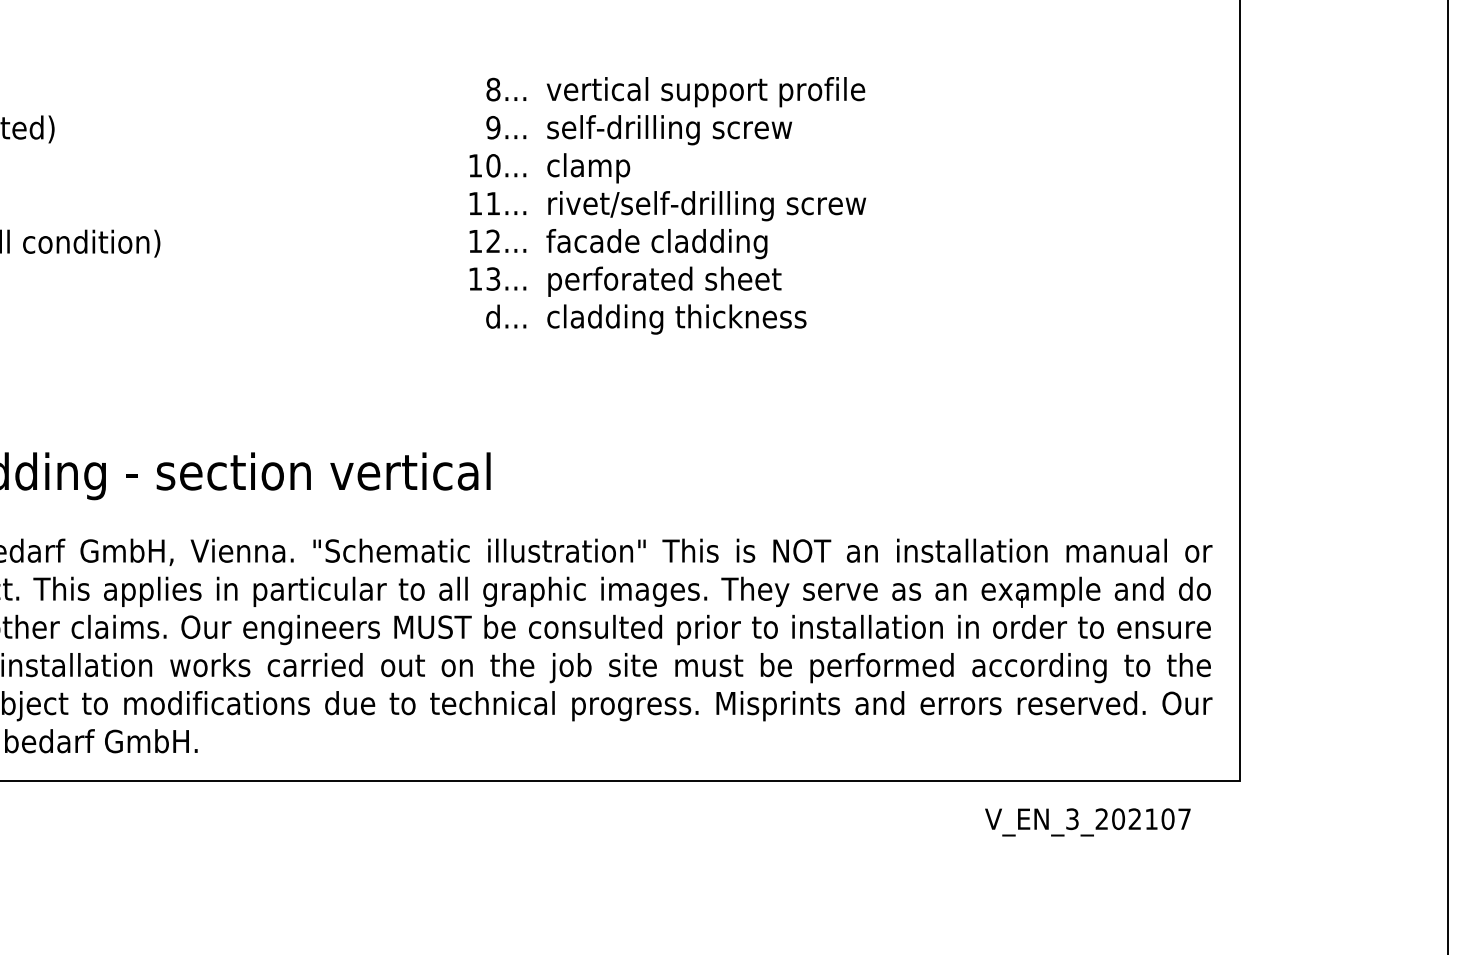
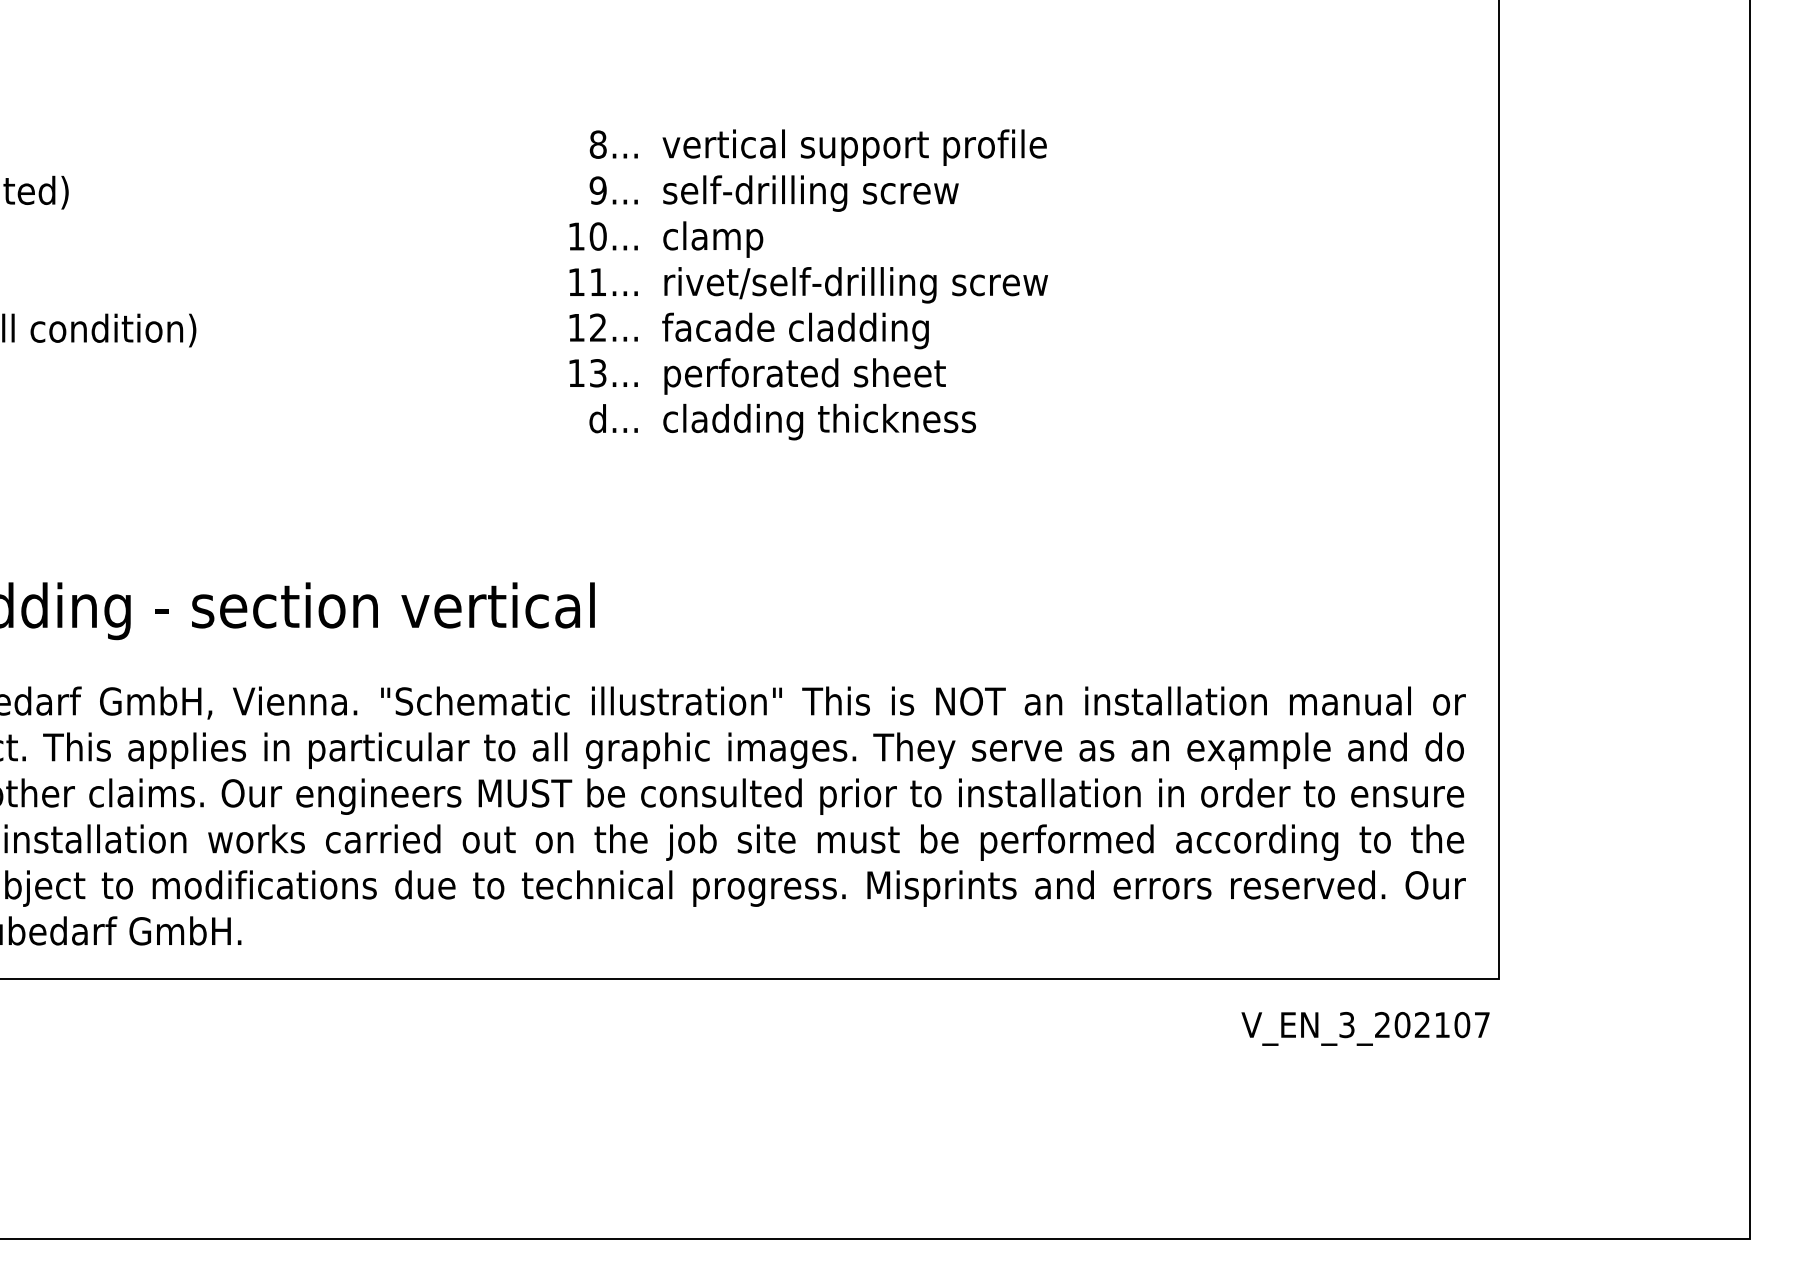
text: (1087, 822) -> (1365, 1028), moved

